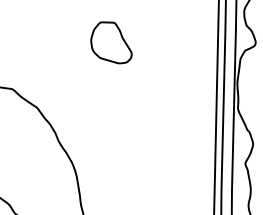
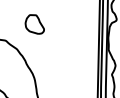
part: (110, 42) -> (34, 24), moved

